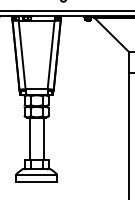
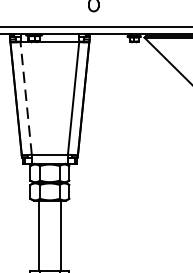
line: (22, 54) -> (26, 97), solid -> dashed

